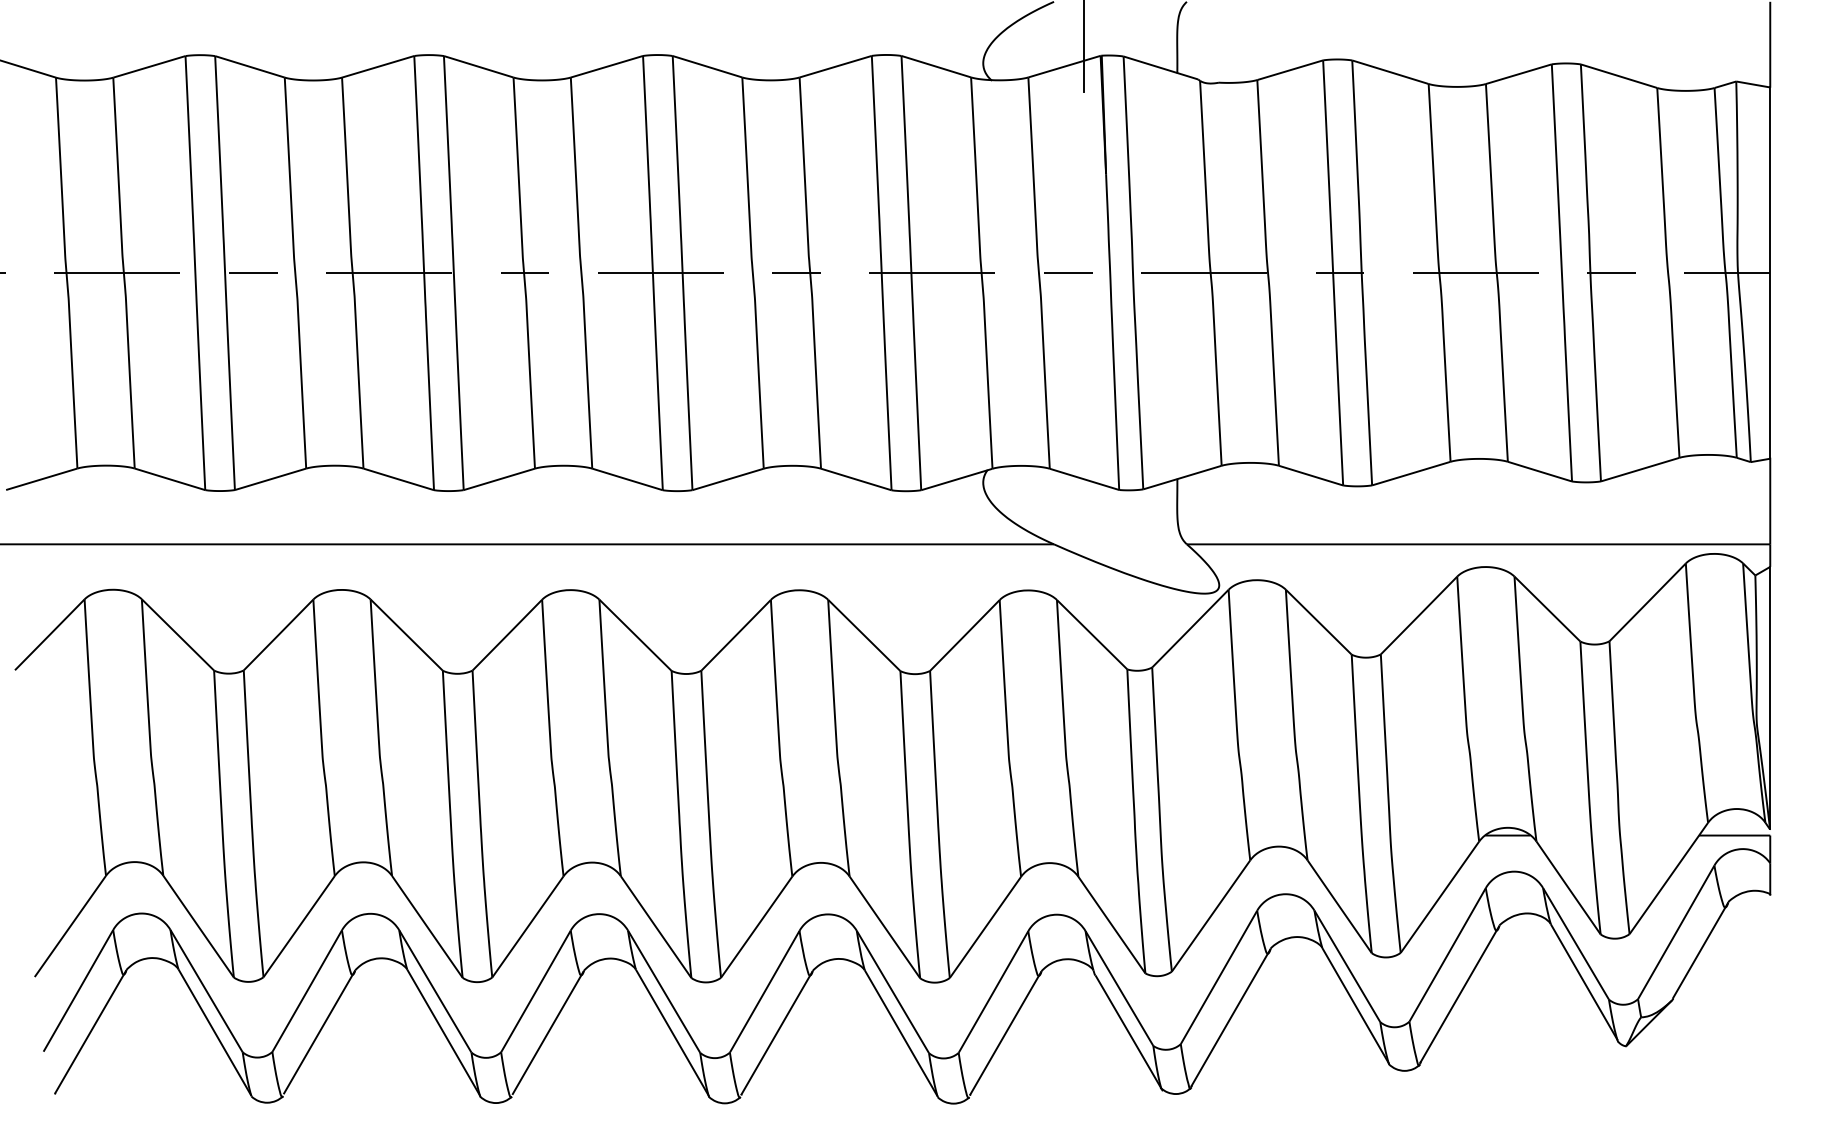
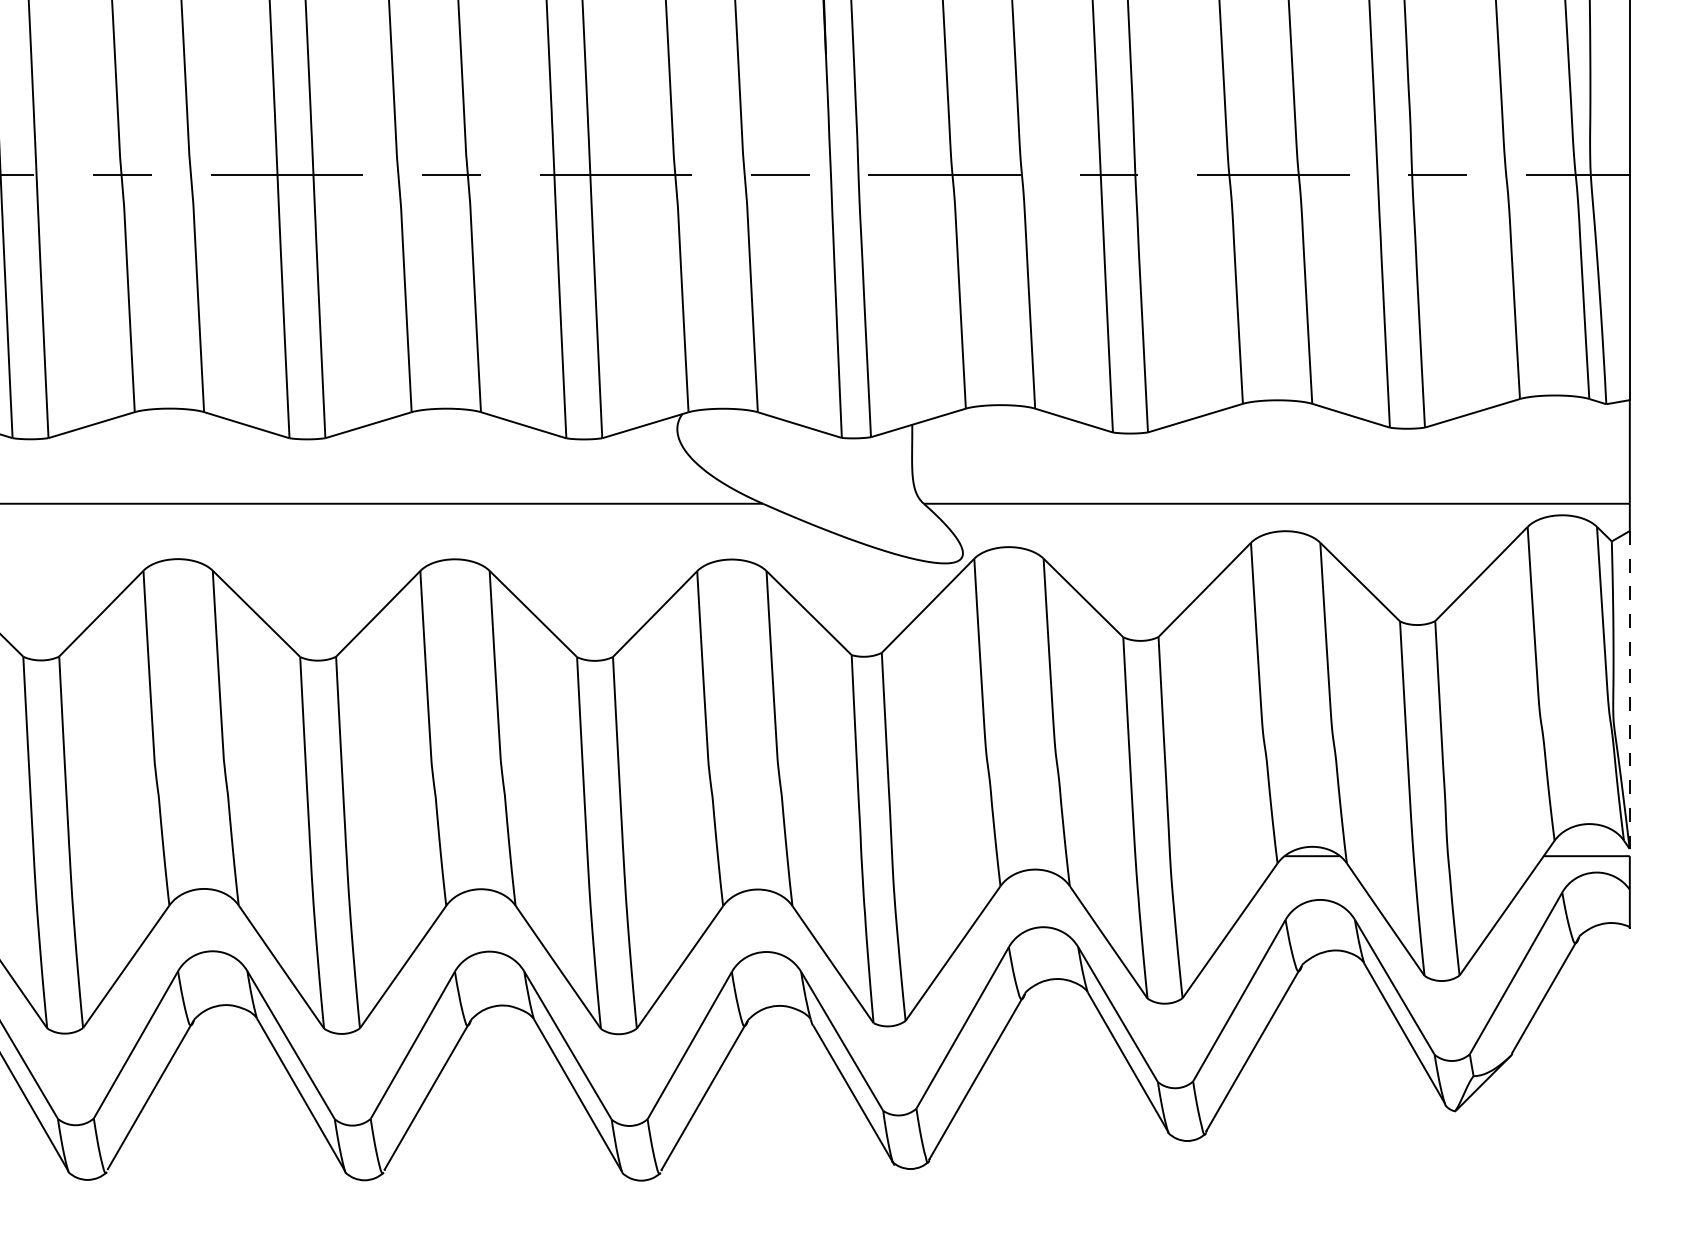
line: (1770, 698) -> (1630, 690), solid -> dashed

